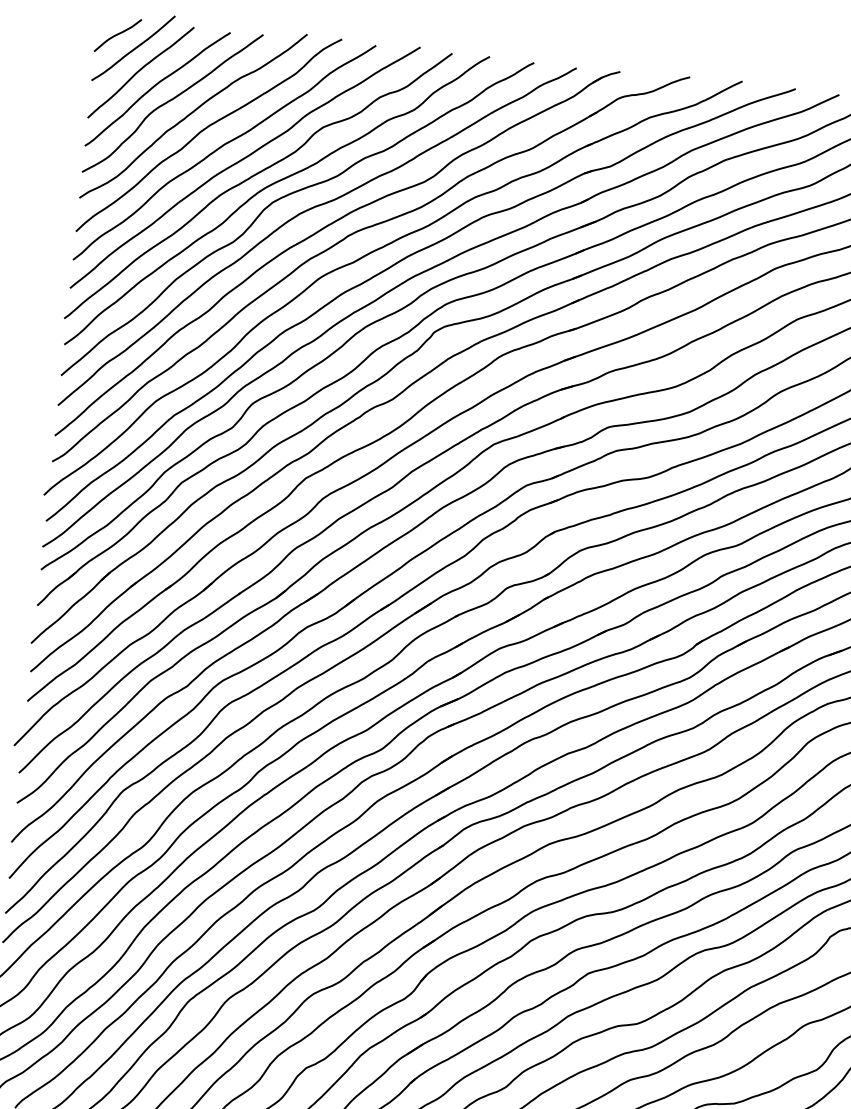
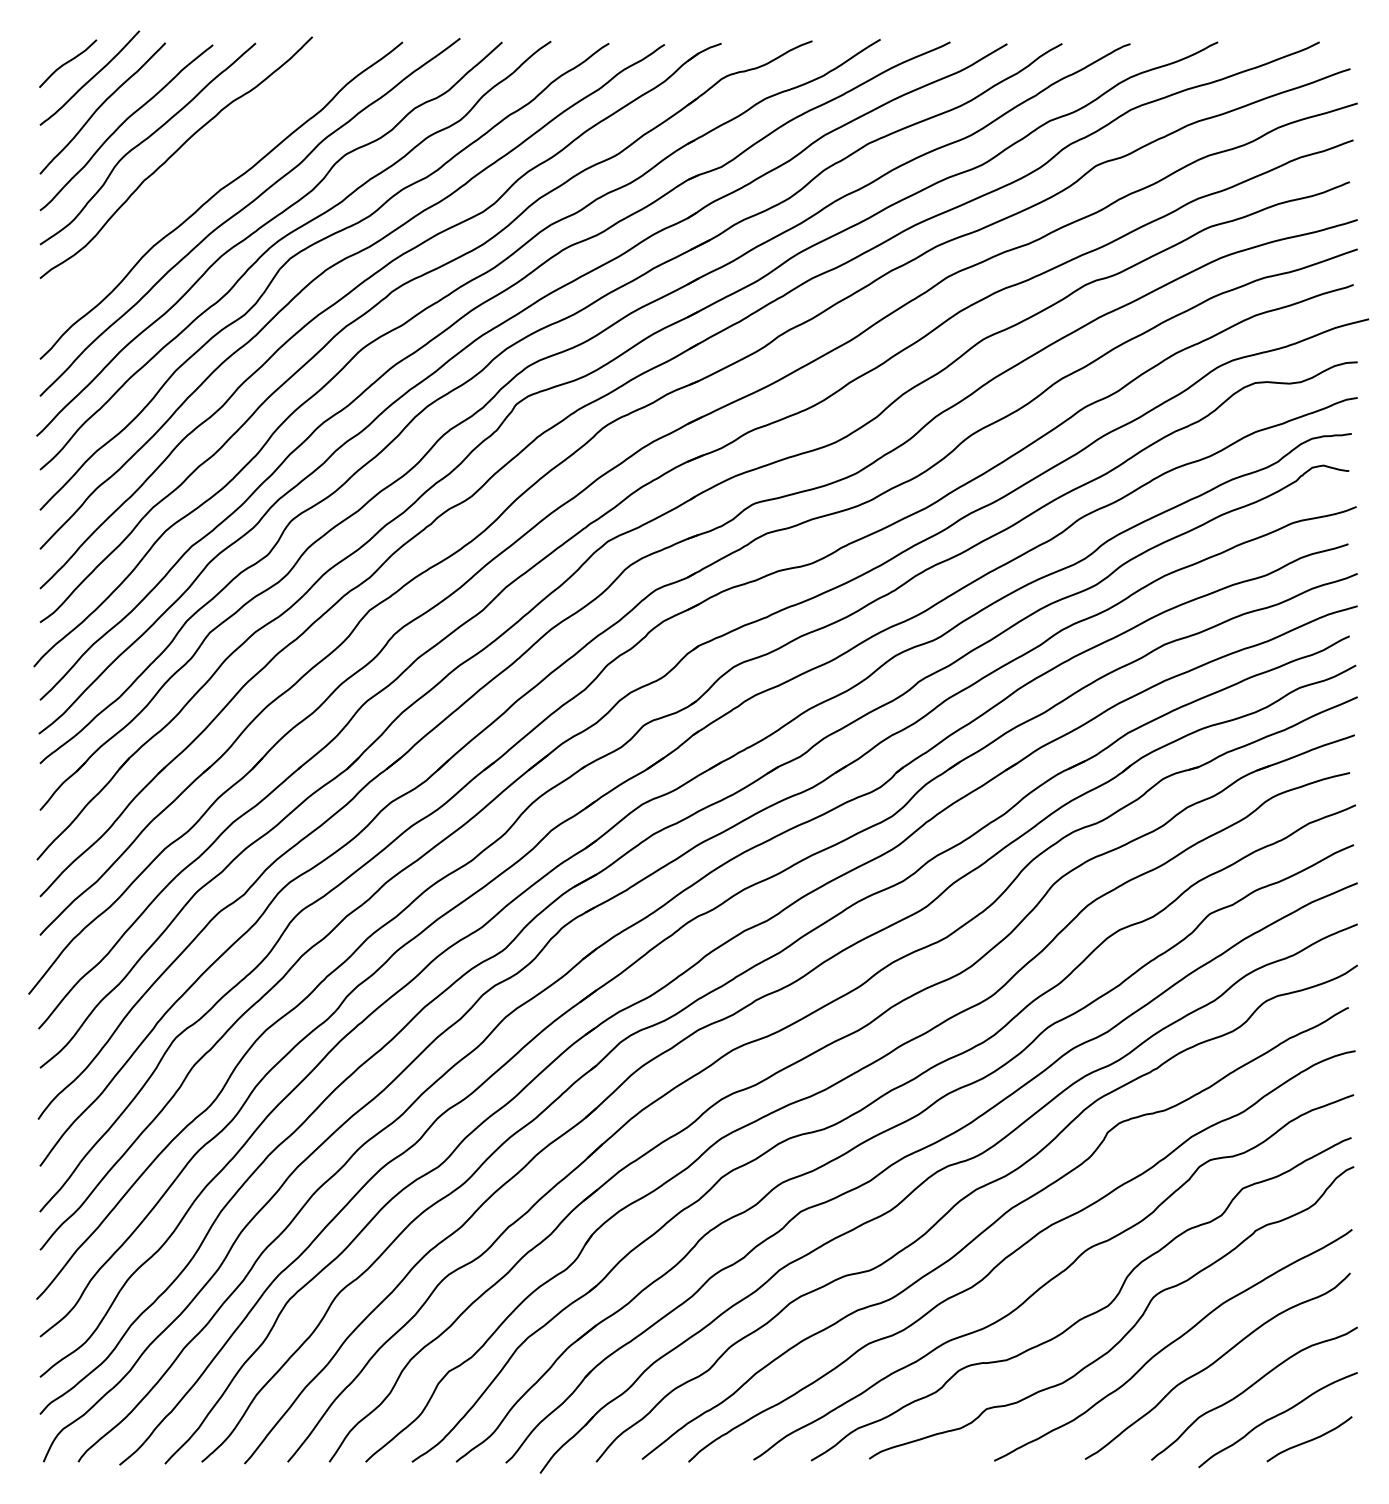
curve: (204, 130) -> (192, 174), removed

